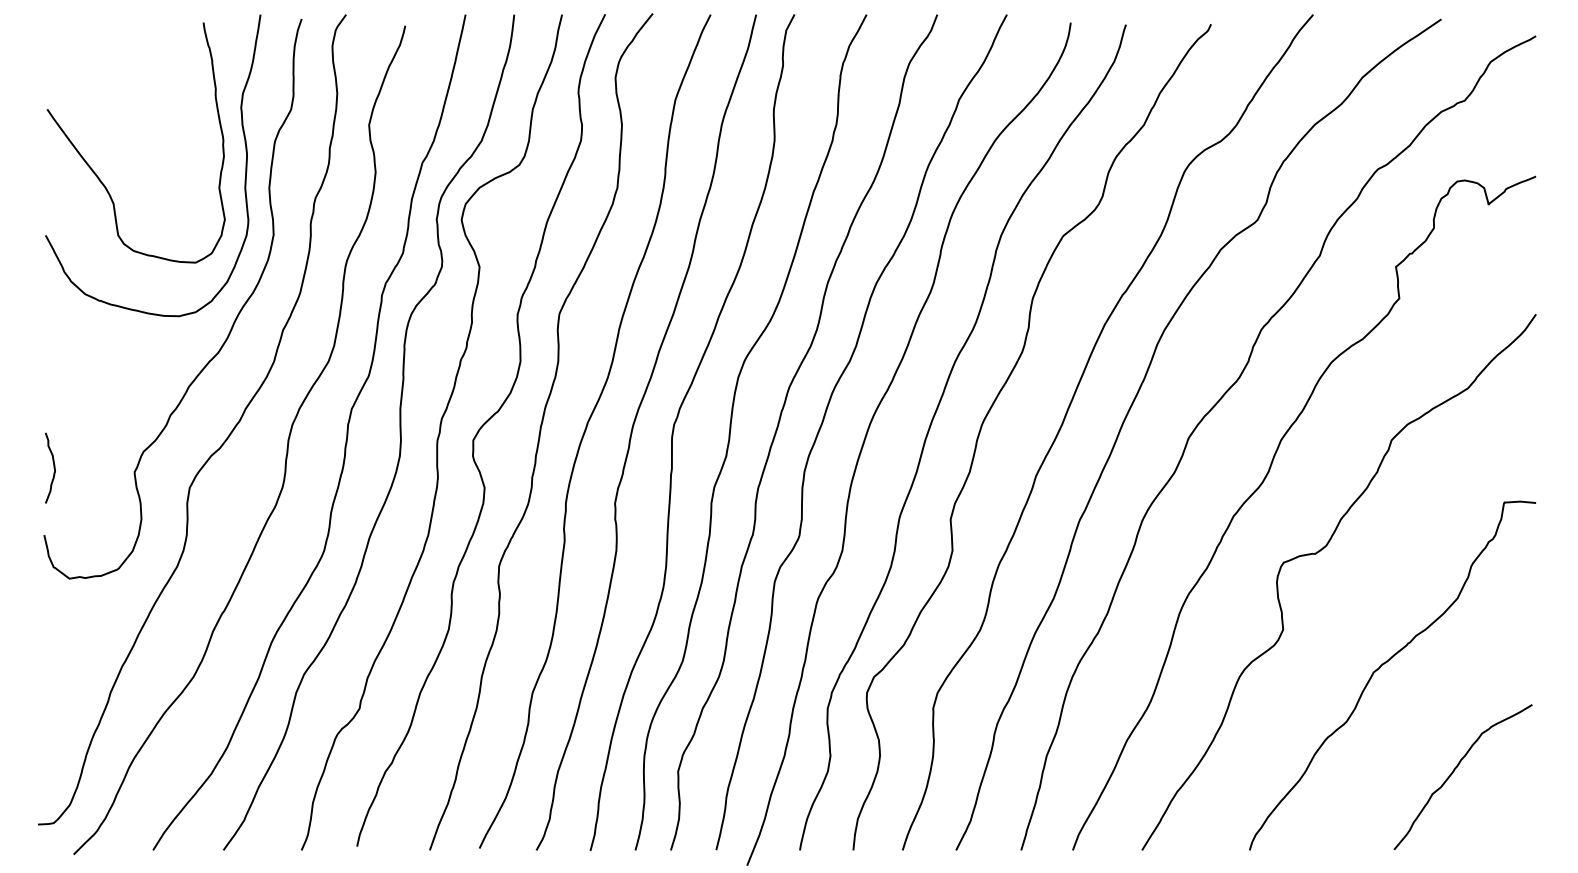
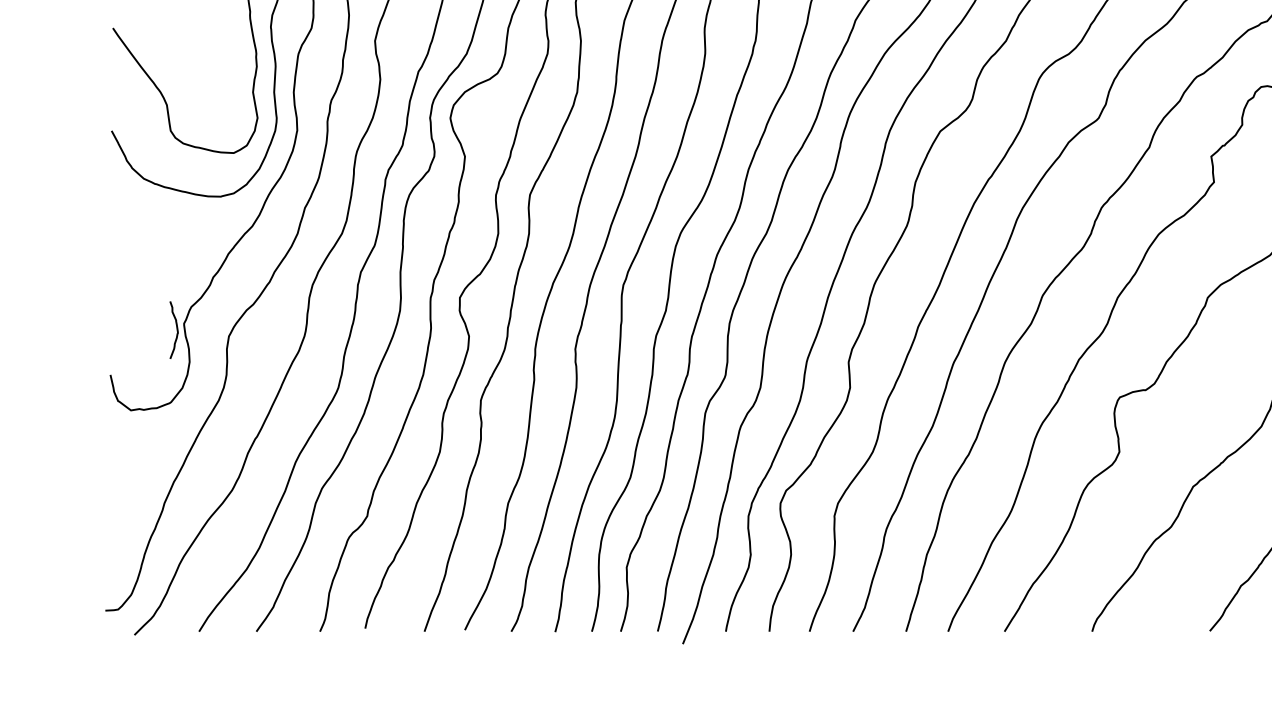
curve: (53, 467) -> (176, 329), moved

